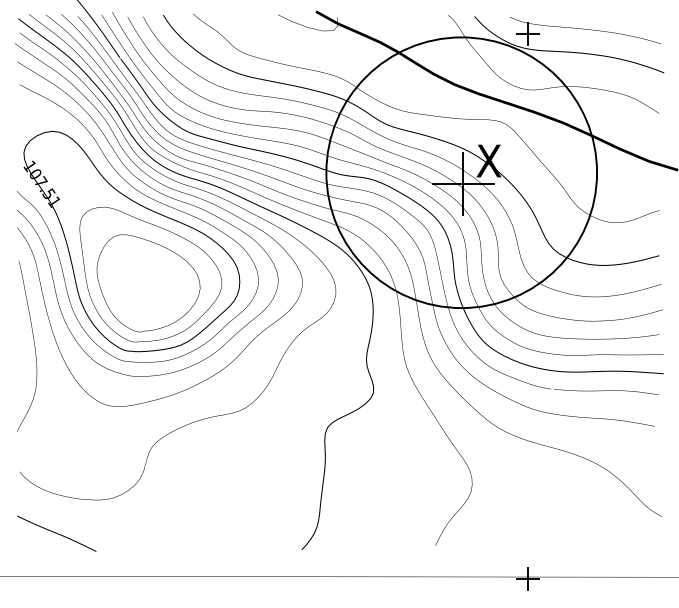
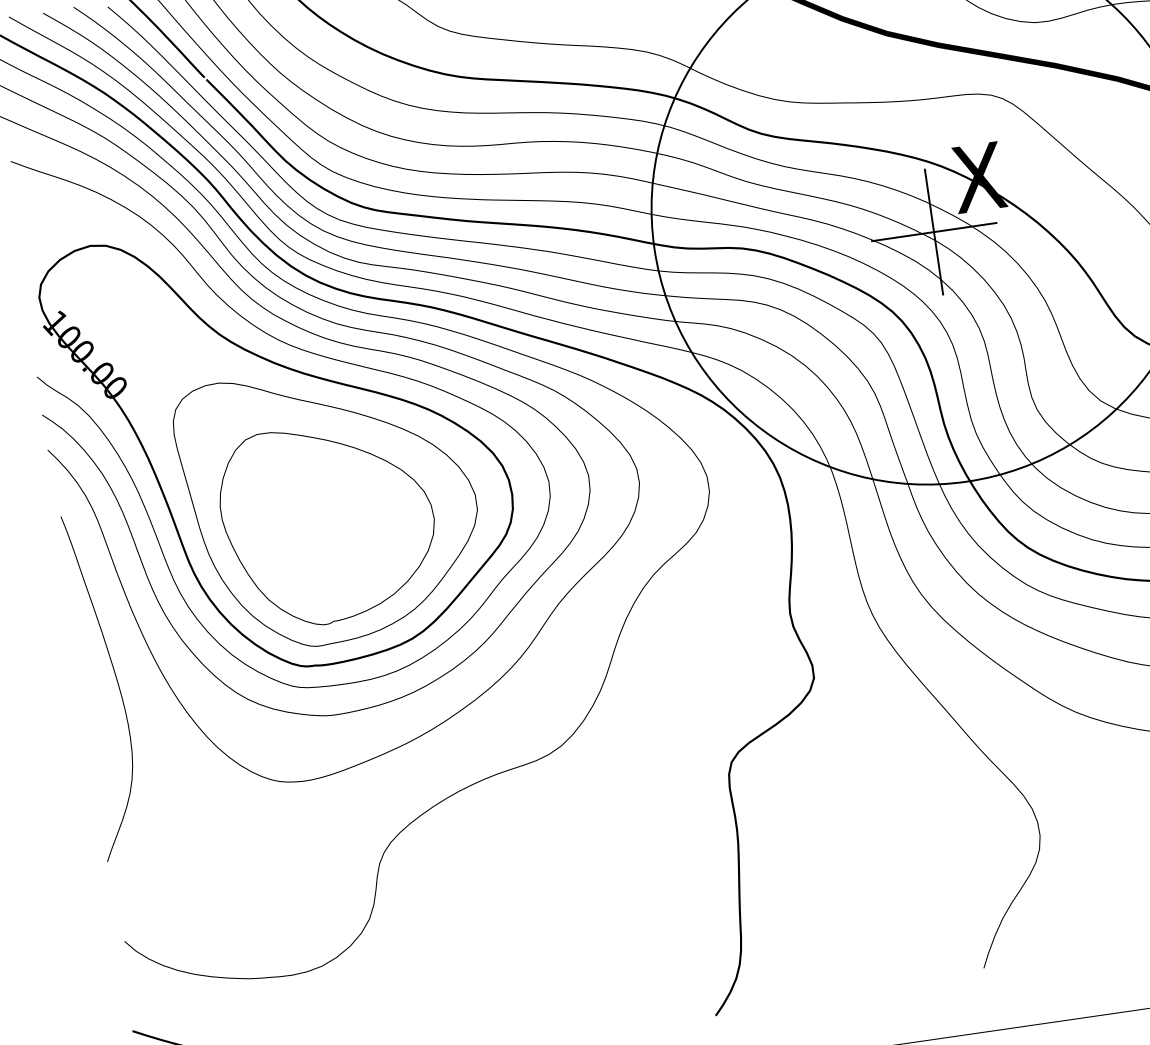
text: (47, 192) -> (98, 370), 107.51 -> 100.00

